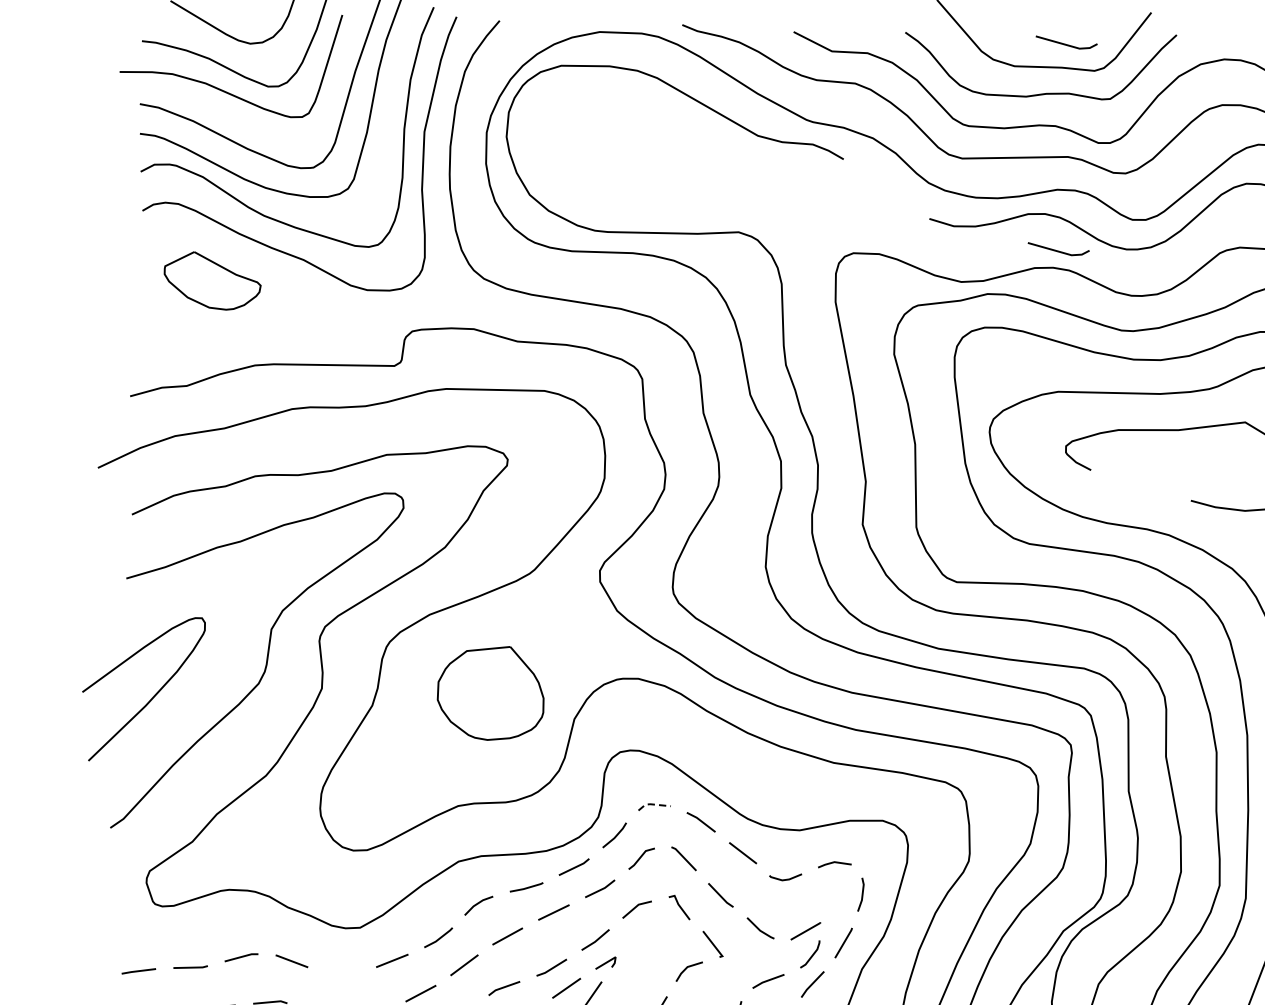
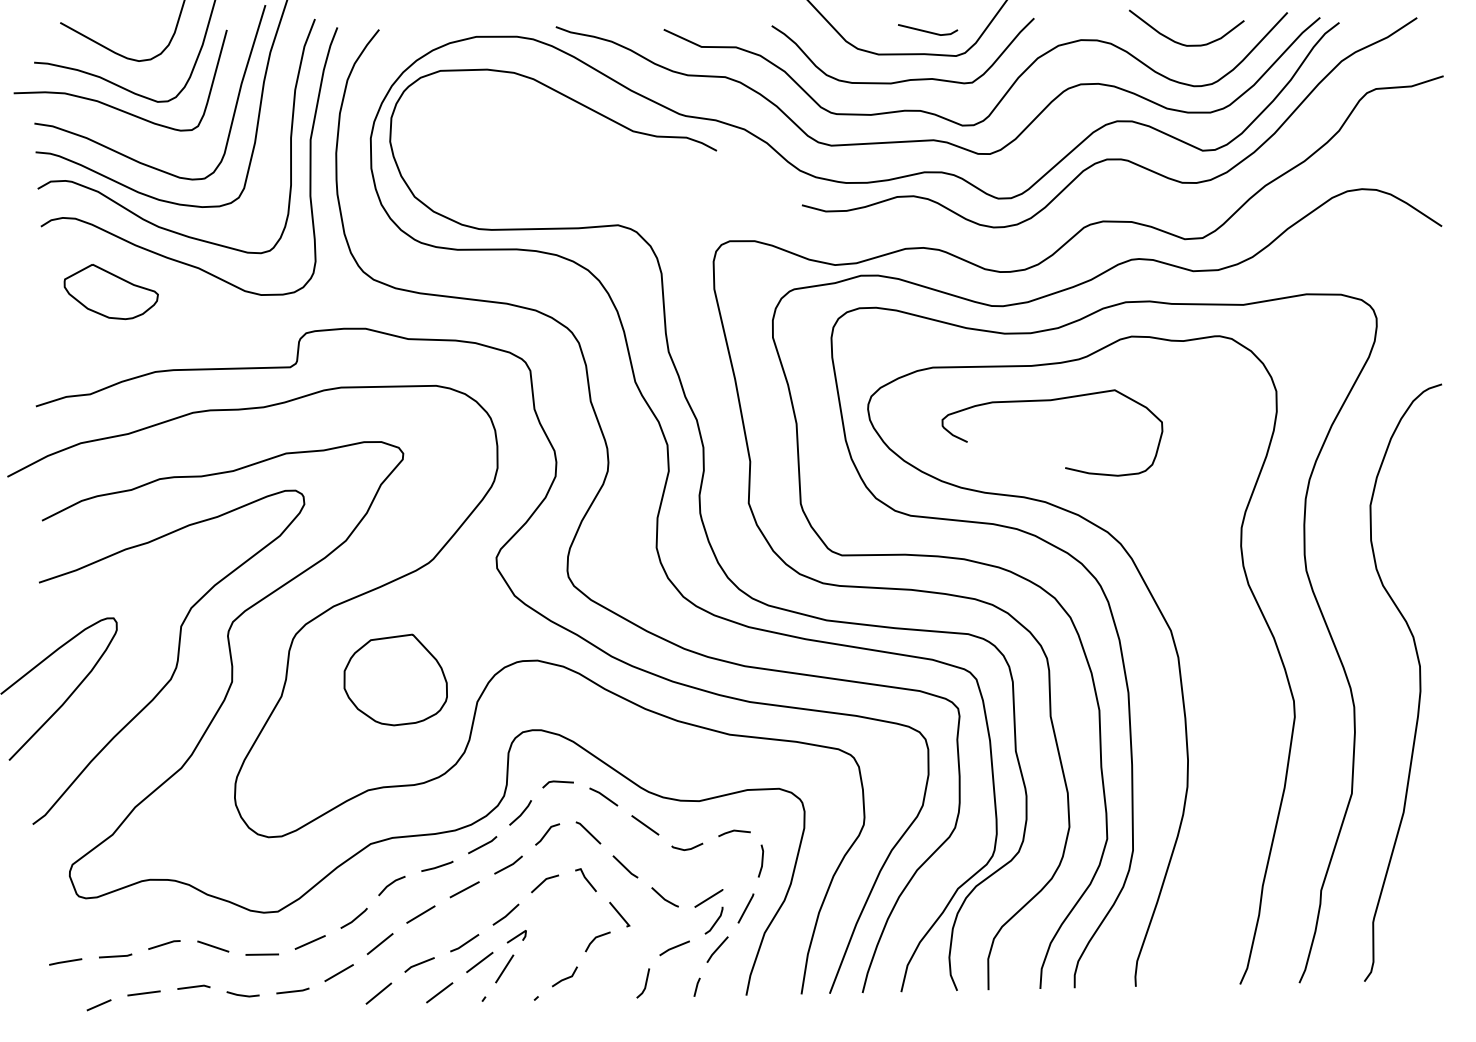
line: (1059, 251) -> (928, 231), removed
line: (653, 804) -> (556, 781), dashed -> solid
line: (341, 971) -> (261, 954), added

